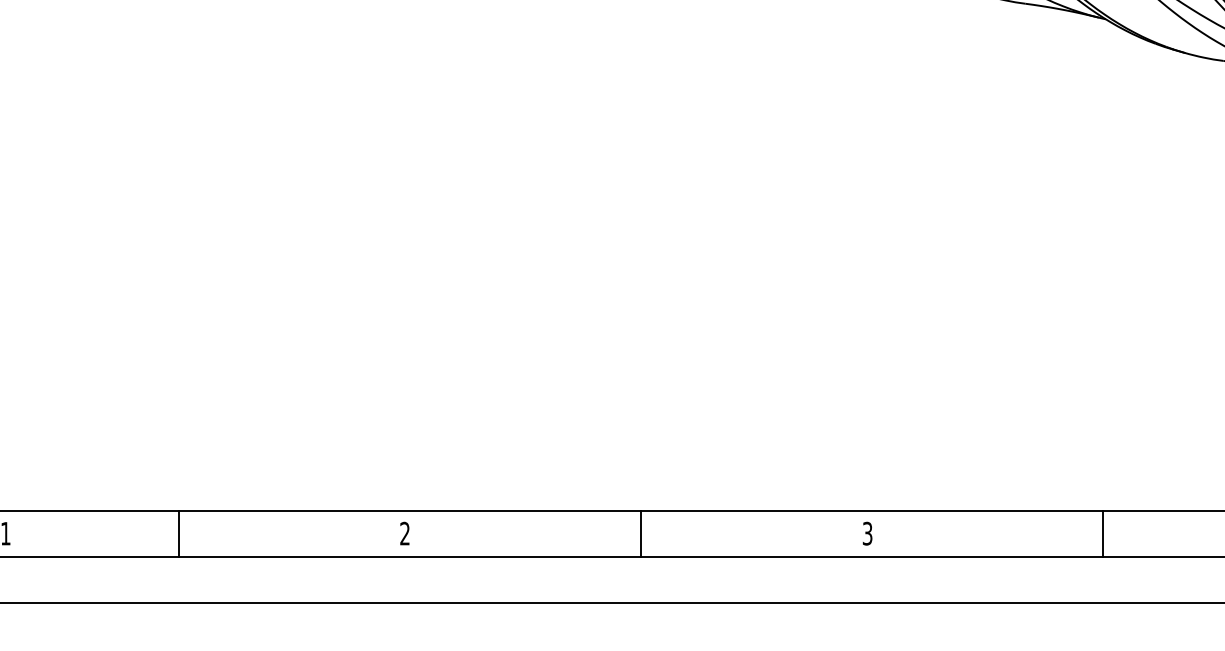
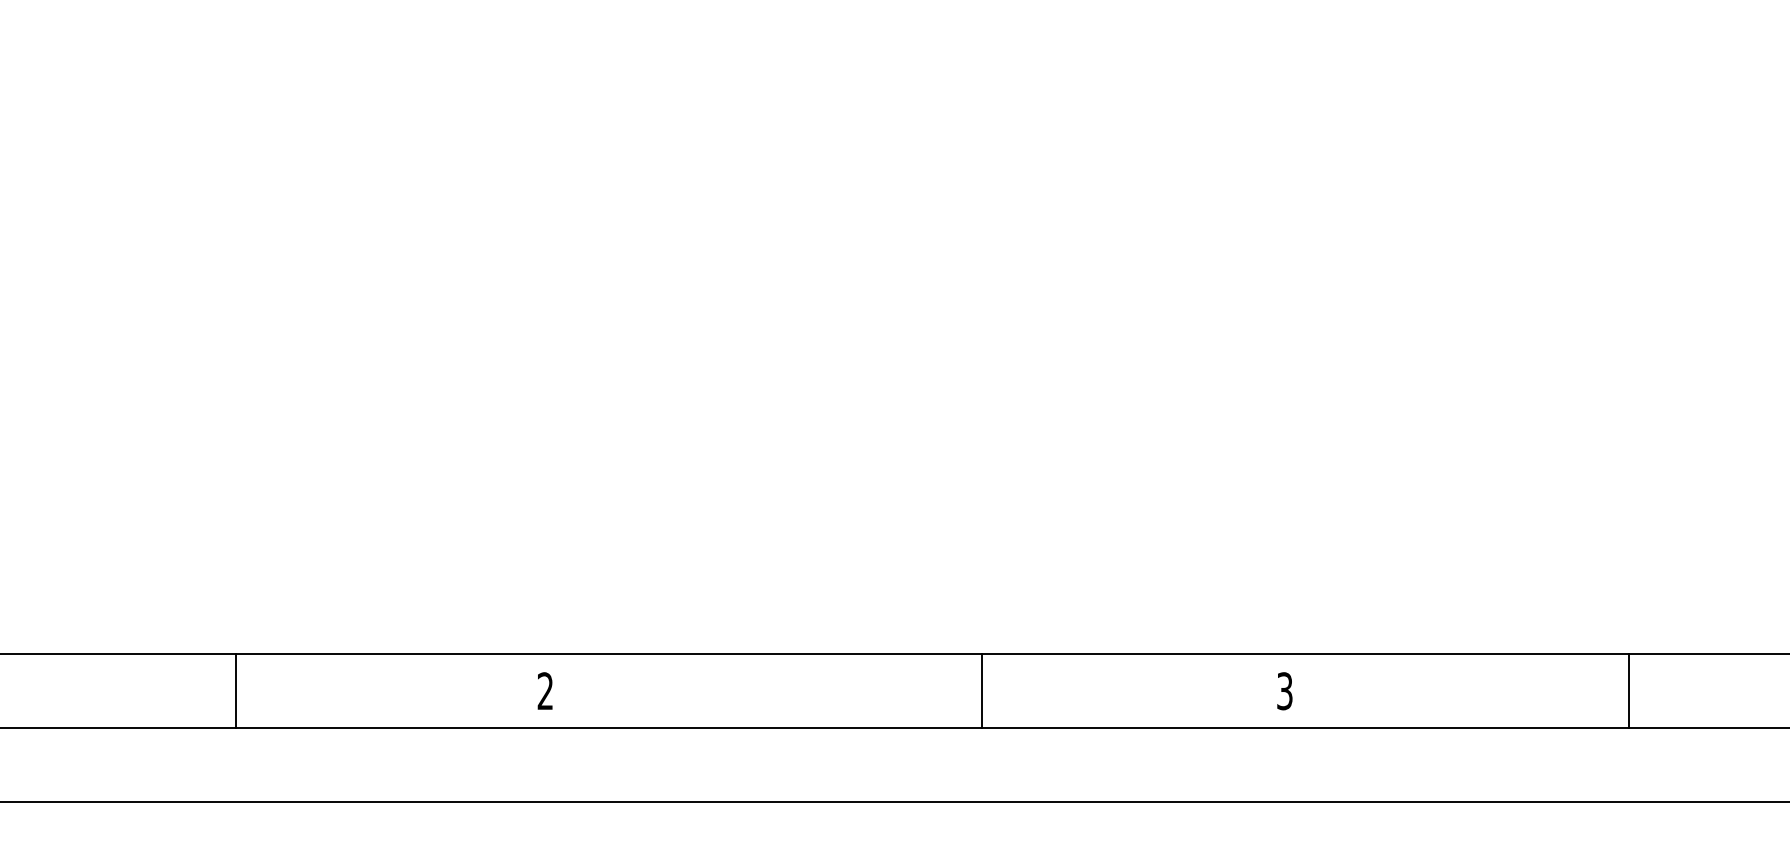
line: (179, 533) -> (236, 690), moved
line: (640, 533) -> (980, 690), moved
line: (1102, 533) -> (1628, 690), moved

